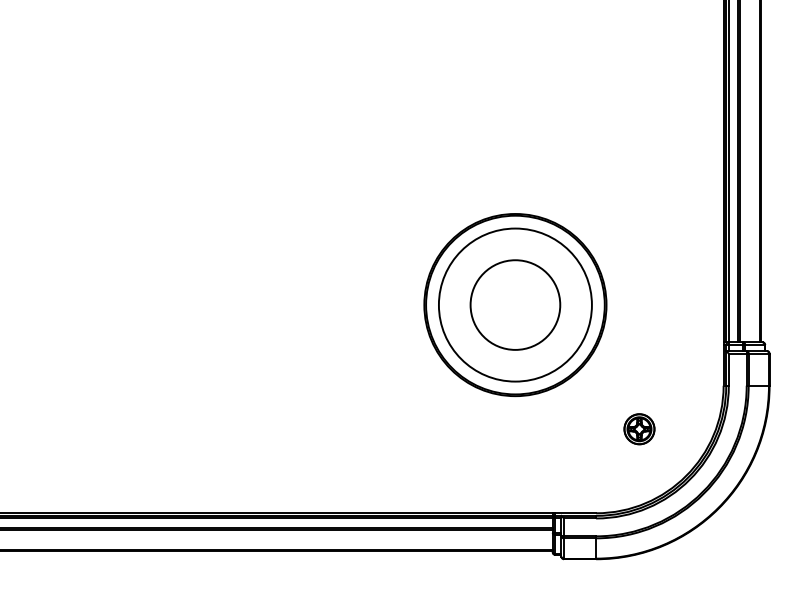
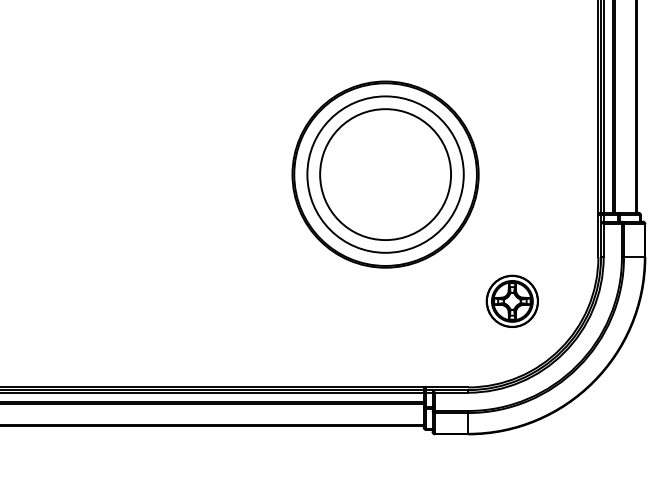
circle: (515, 305) -> (385, 175), size x1.43
part: (639, 429) -> (512, 301), size x1.67

